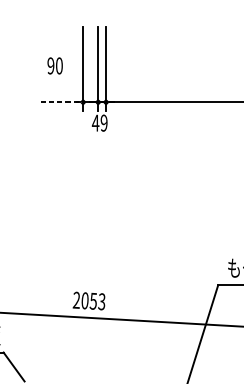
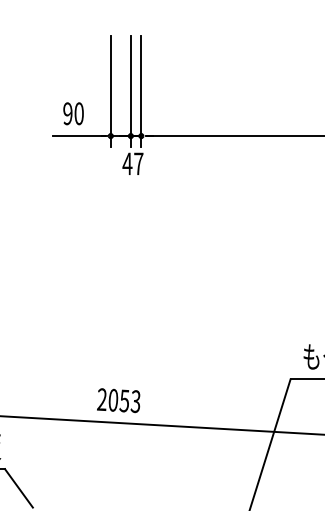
text: (55, 65) -> (73, 113), moved
line: (59, 102) -> (79, 136), dashed -> solid
text: (103, 122) -> (138, 163), 49 -> 47

